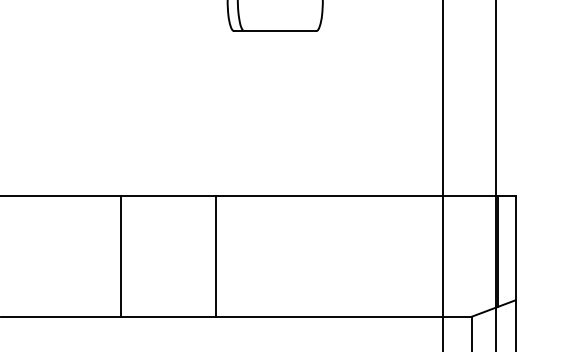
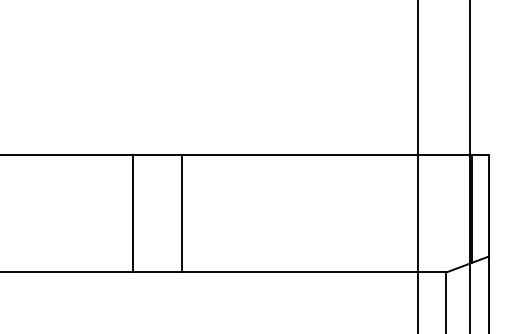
line: (120, 256) -> (133, 213), moved
line: (215, 256) -> (182, 213), moved

